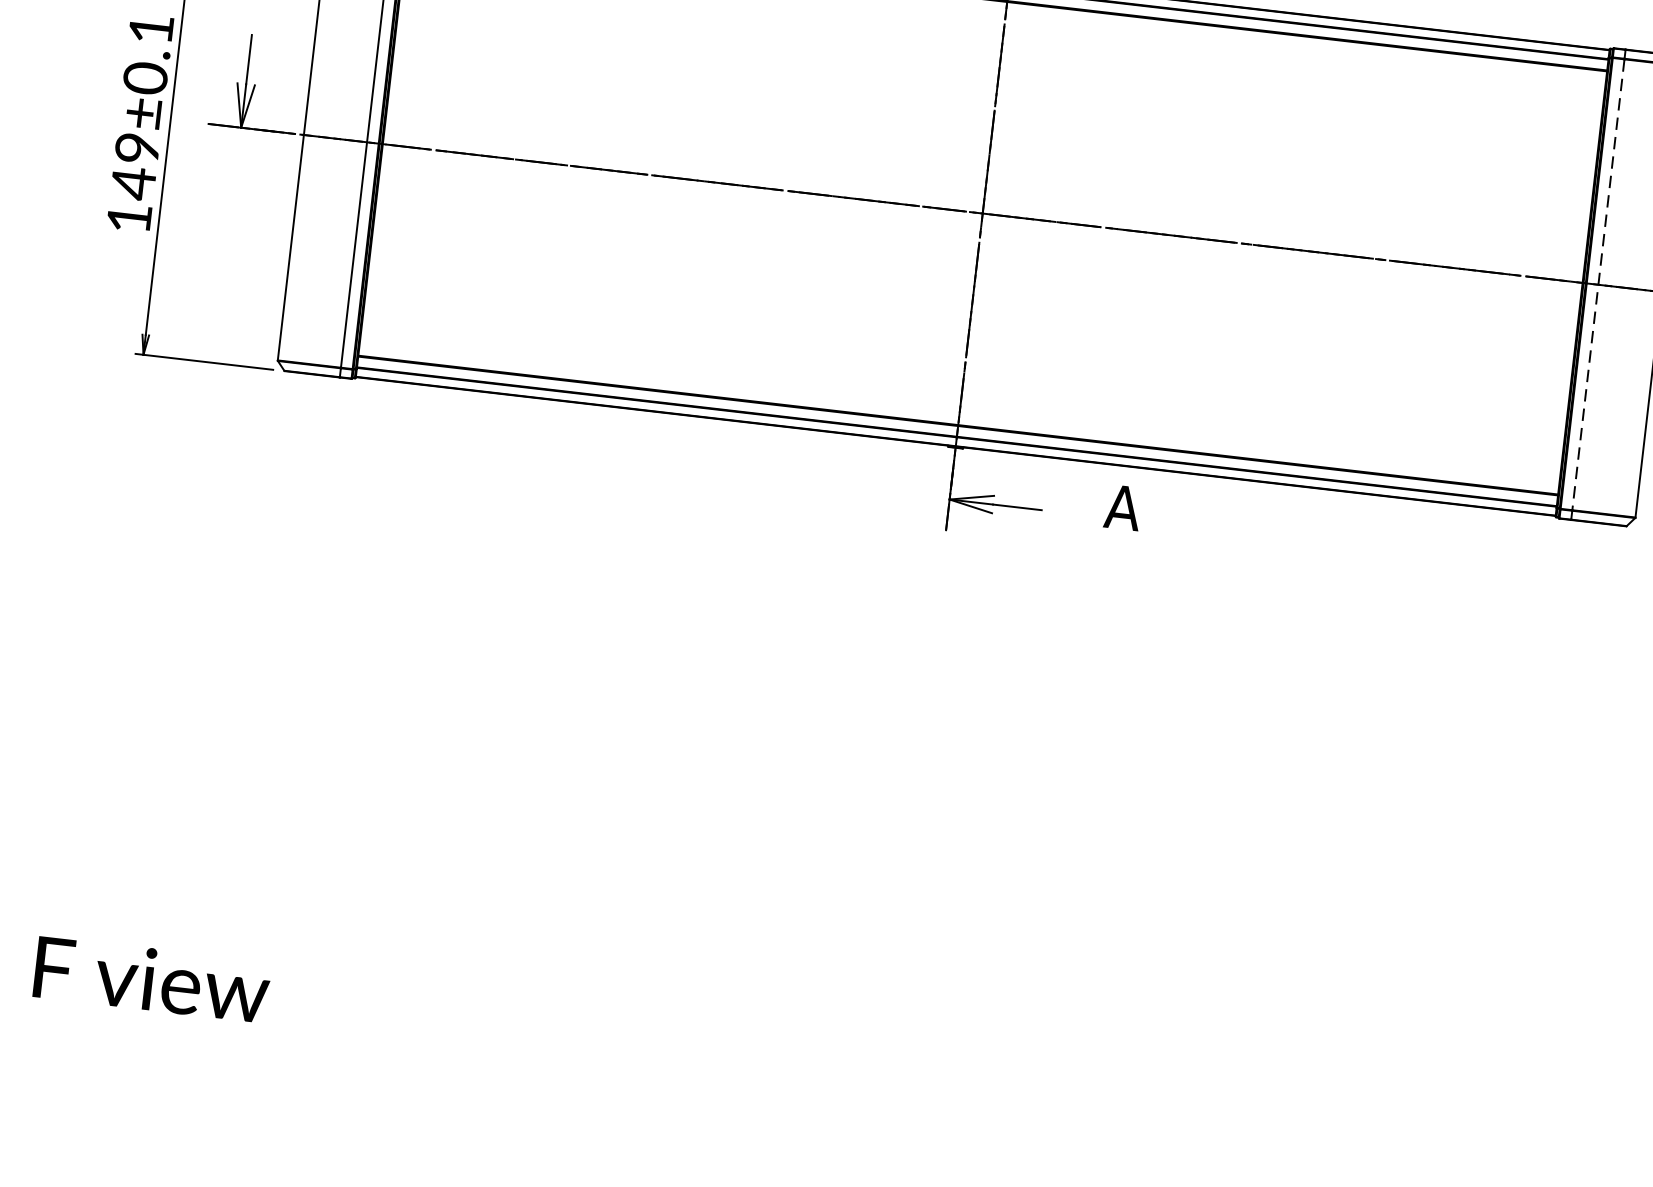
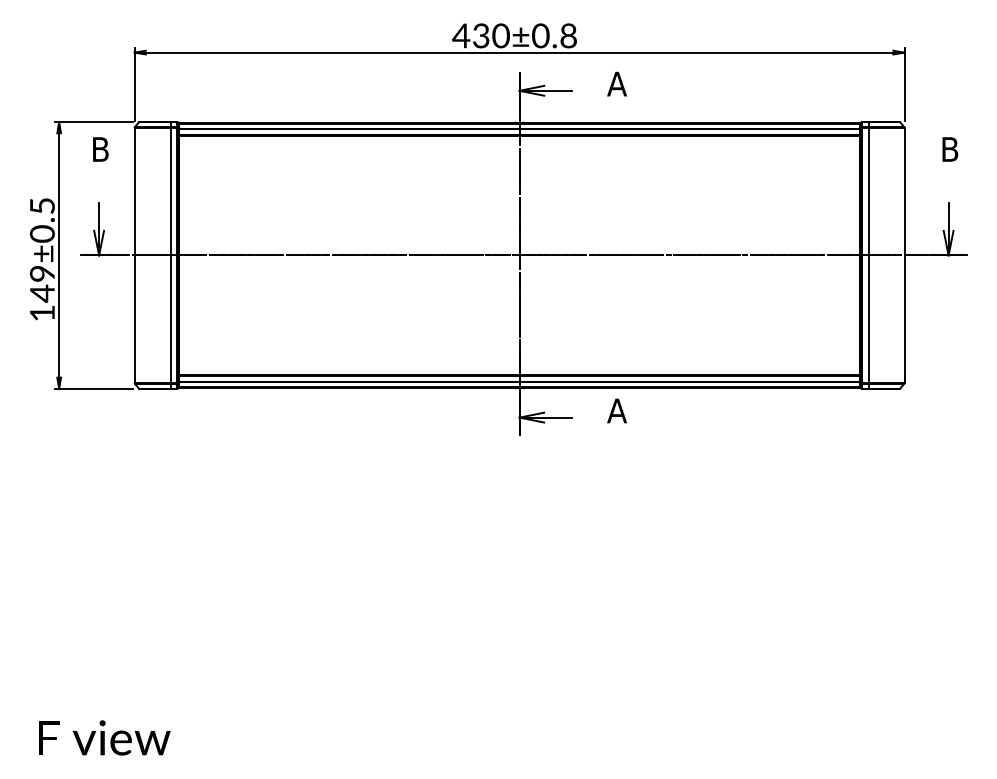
text: (151, 28) -> (42, 205), 149±0.1 -> 149±0.5
line: (1598, 284) -> (868, 255), dashed -> solid

